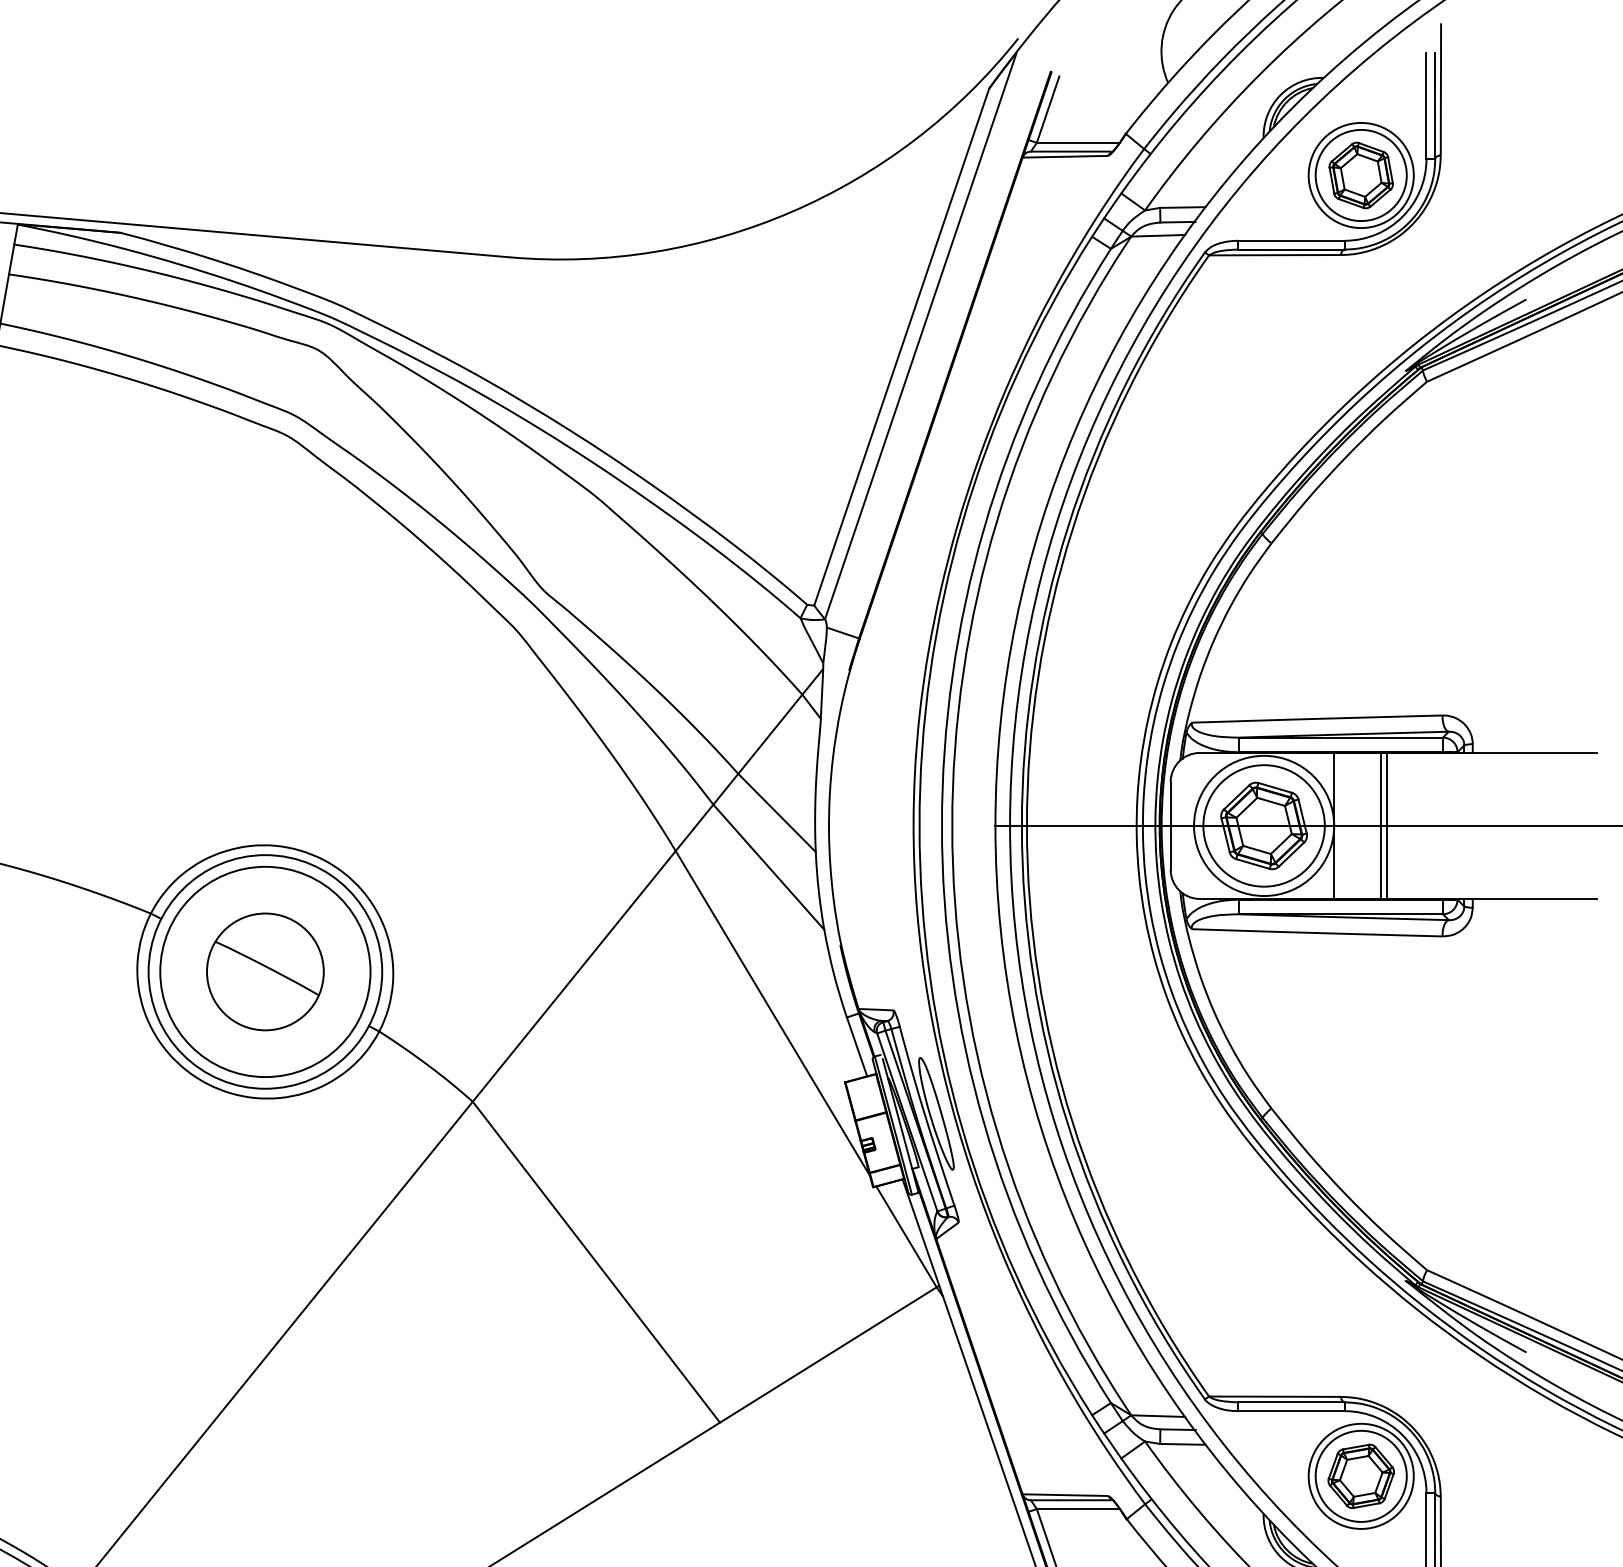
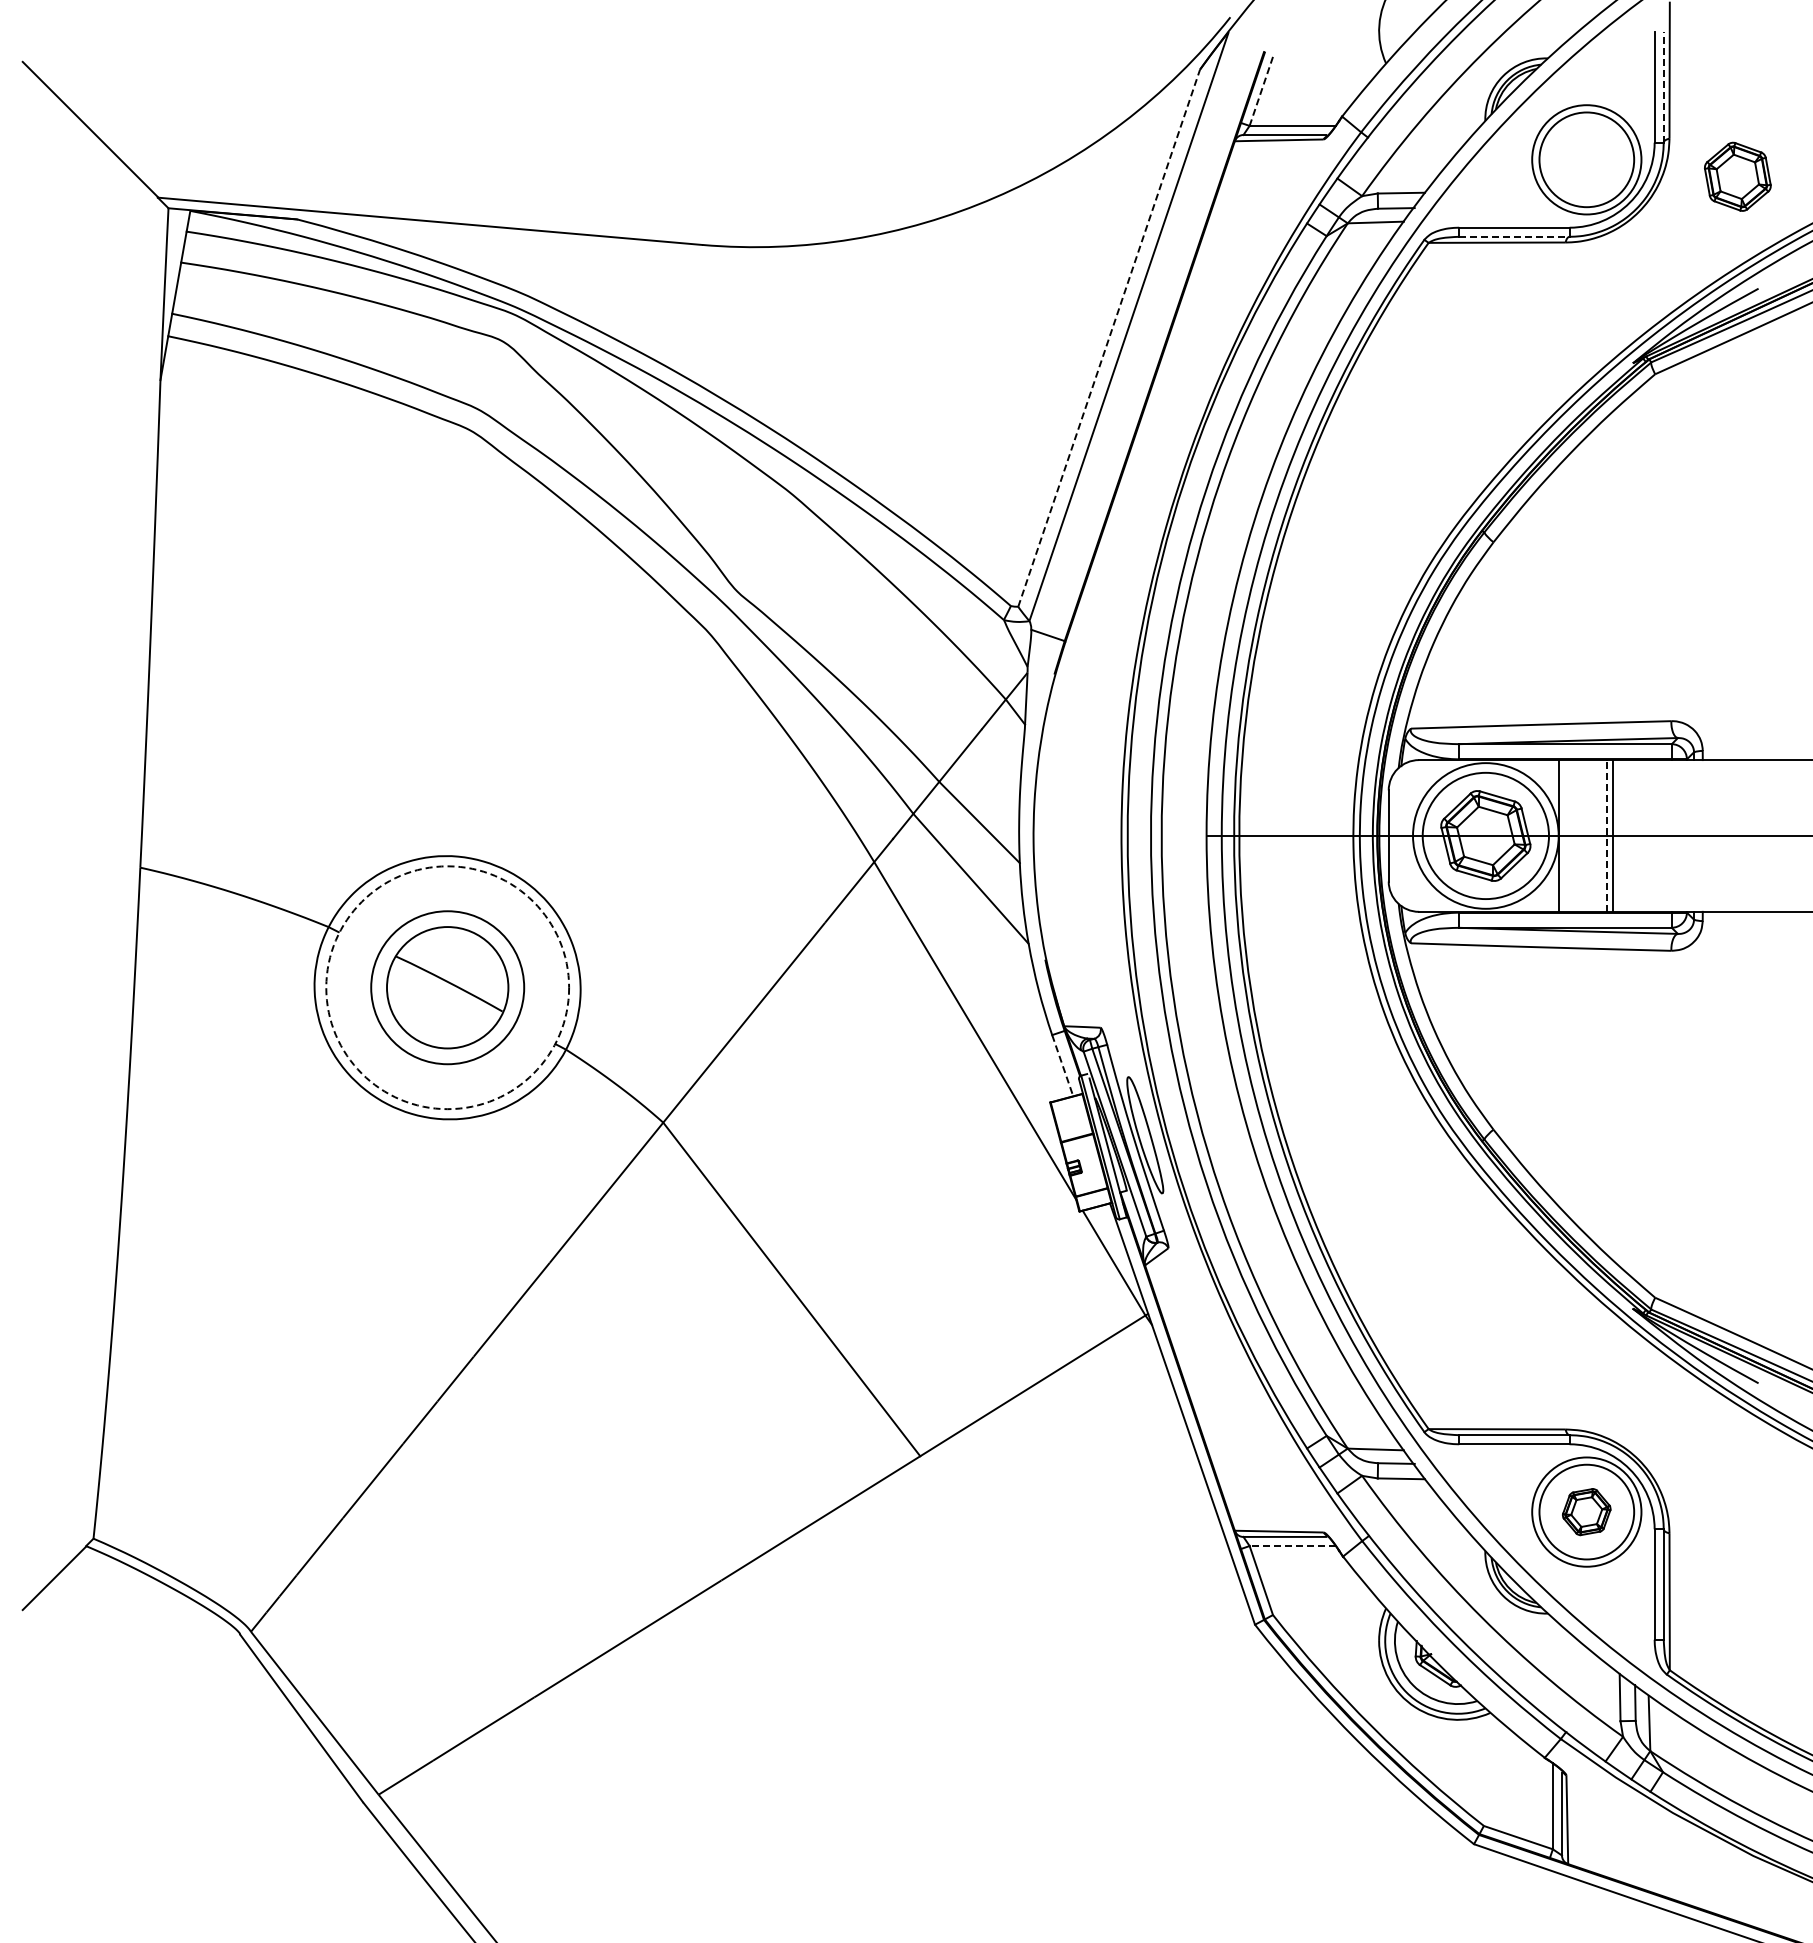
line: (1435, 104) -> (1663, 86), solid -> dashed
line: (1048, 109) -> (1261, 91), solid -> dashed
part: (1360, 175) -> (1737, 176), moved
line: (1291, 249) -> (1514, 236), solid -> dashed
line: (902, 347) -> (1109, 338), solid -> dashed
line: (1381, 825) -> (1607, 835), solid -> dashed
circle: (265, 971) -> (447, 987), size x0.7
circle: (265, 971) -> (447, 987), solid -> dashed
line: (856, 1047) -> (1062, 1066), solid -> dashed
part: (1360, 1475) -> (1586, 1511), size x0.7
line: (1078, 1509) -> (1292, 1546), solid -> dashed

